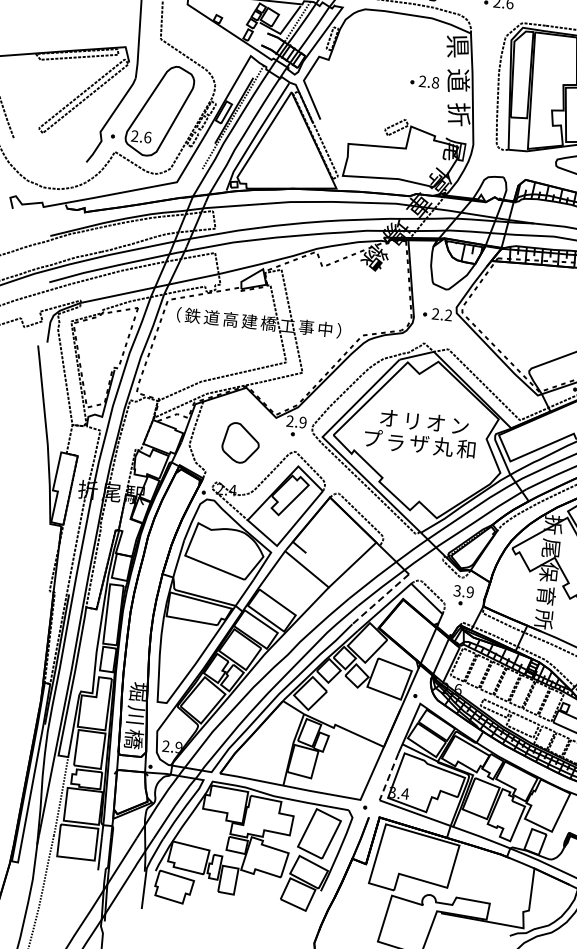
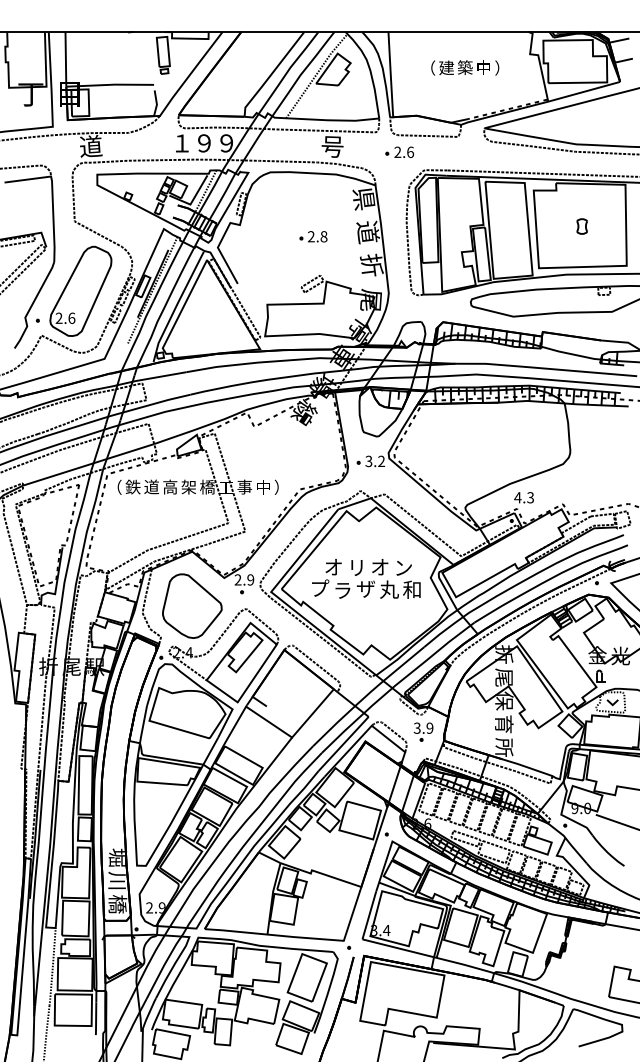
part: (424, 81) -> (313, 236), moved
text: (435, 314) -> (368, 461), 2.2 -> 3.2
text: (249, 320) -> (188, 486), 建 -> 架
part: (241, 442) -> (192, 605), size x1.67
line: (380, 598) -> (343, 743), dashed -> solid
line: (389, 776) -> (369, 915), dashed -> solid

